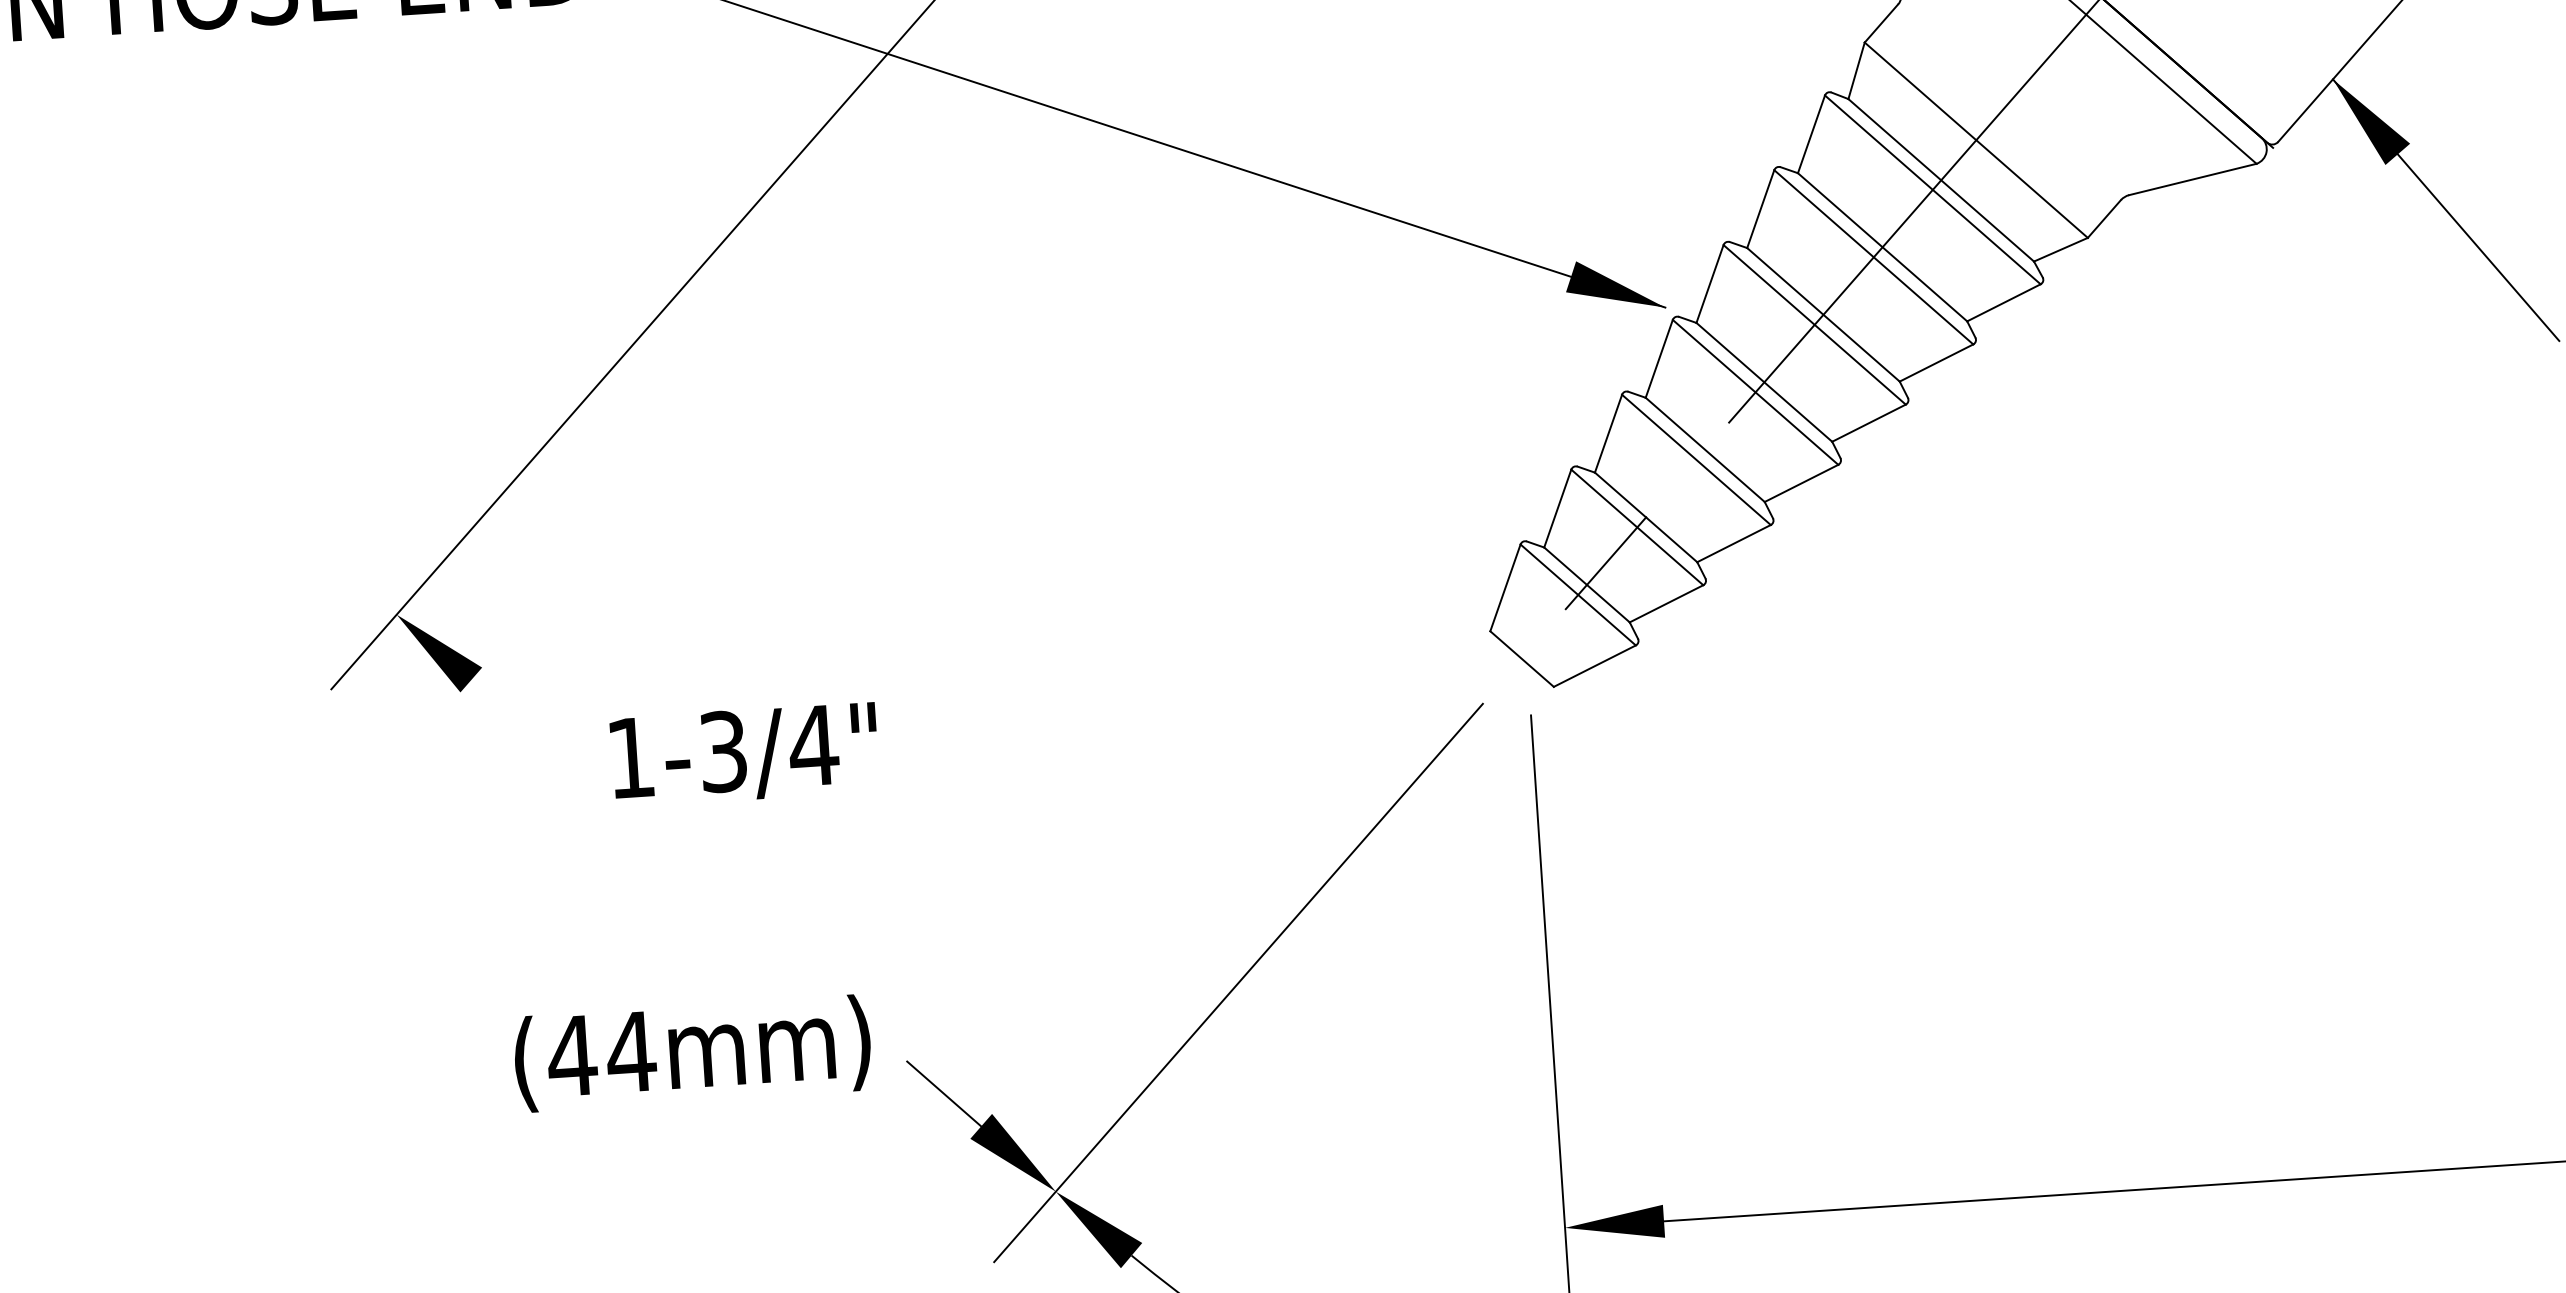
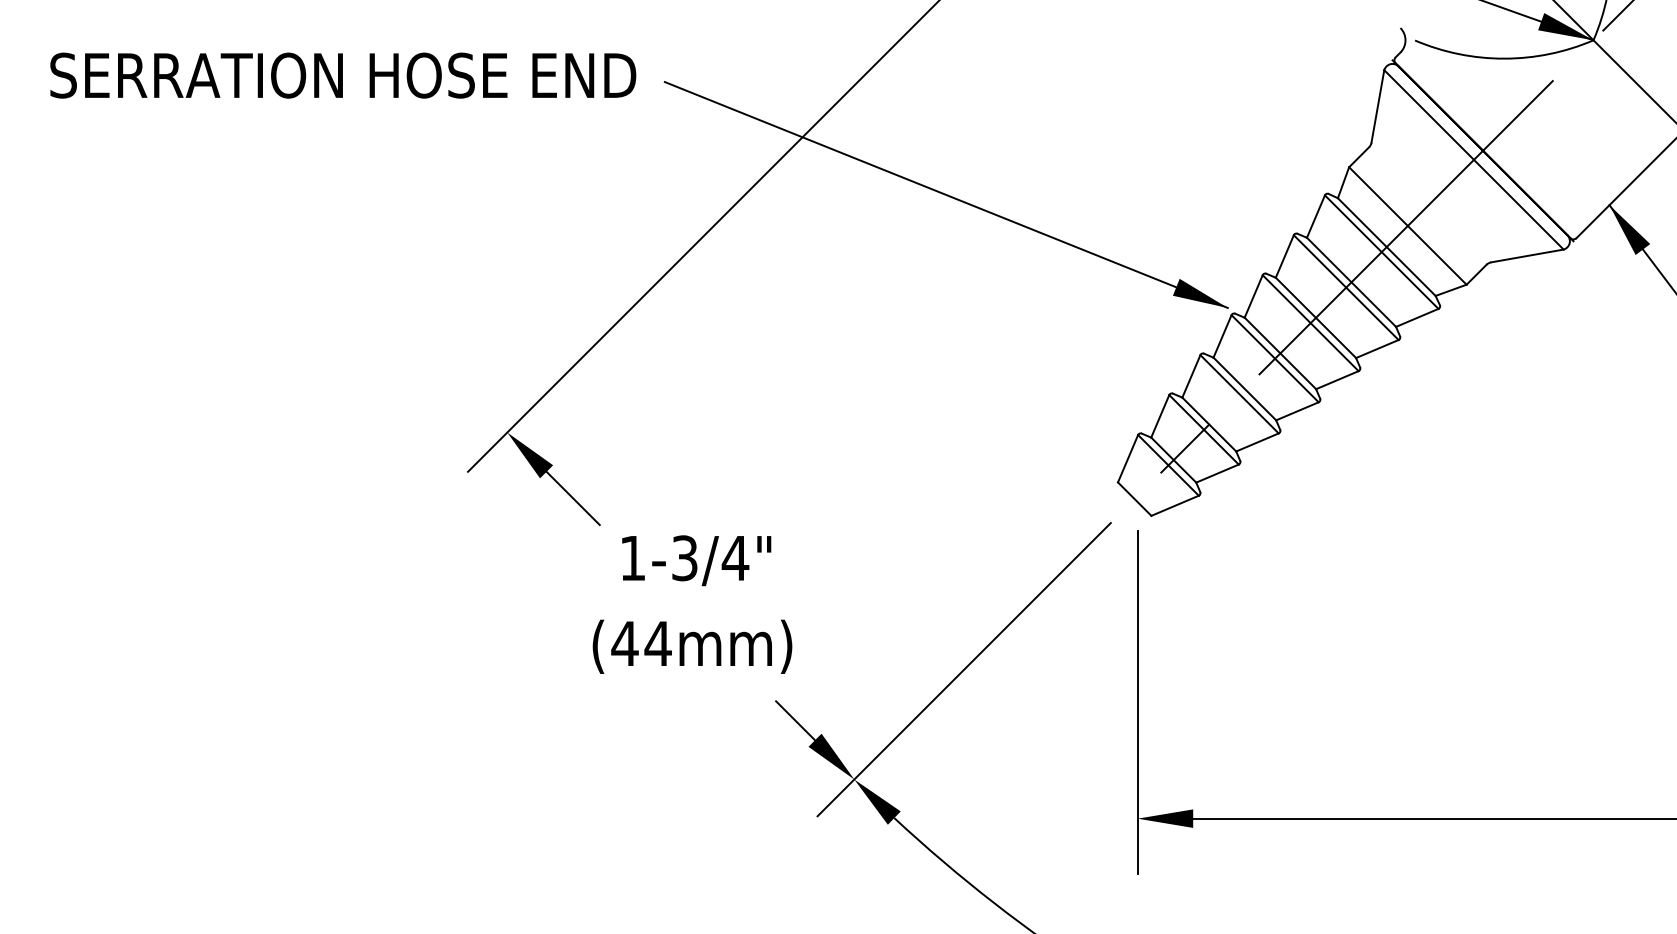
line: (520, 724) -> (572, 498), added
text: (744, 754) -> (696, 560), moved
text: (692, 1052) -> (692, 646), moved

